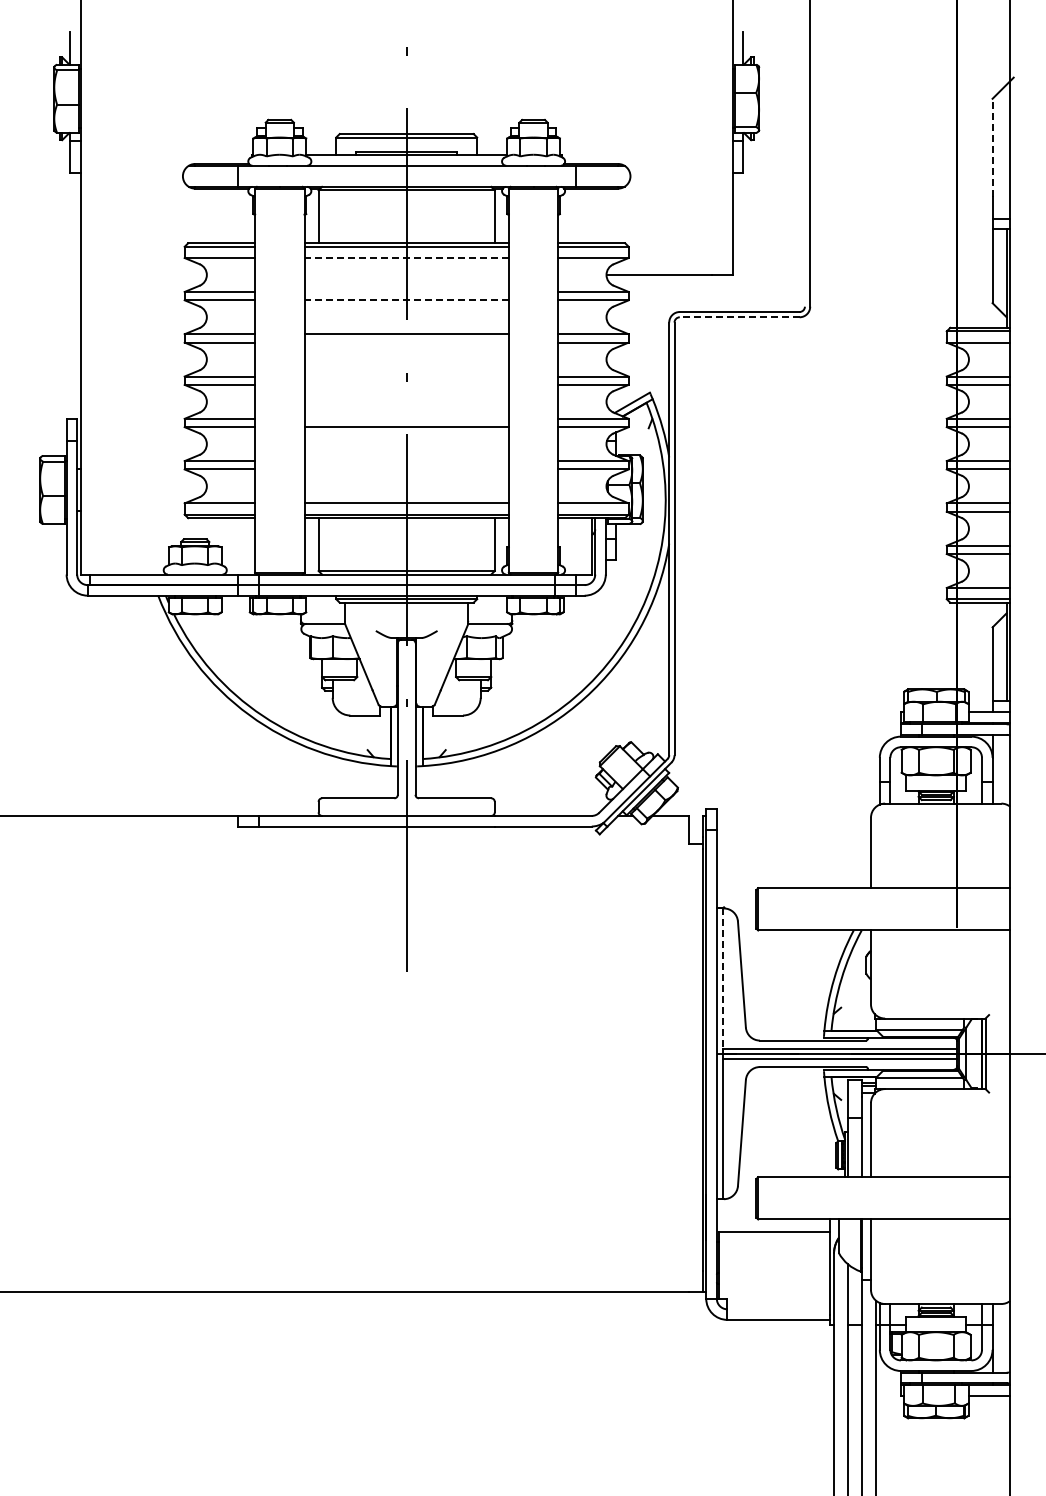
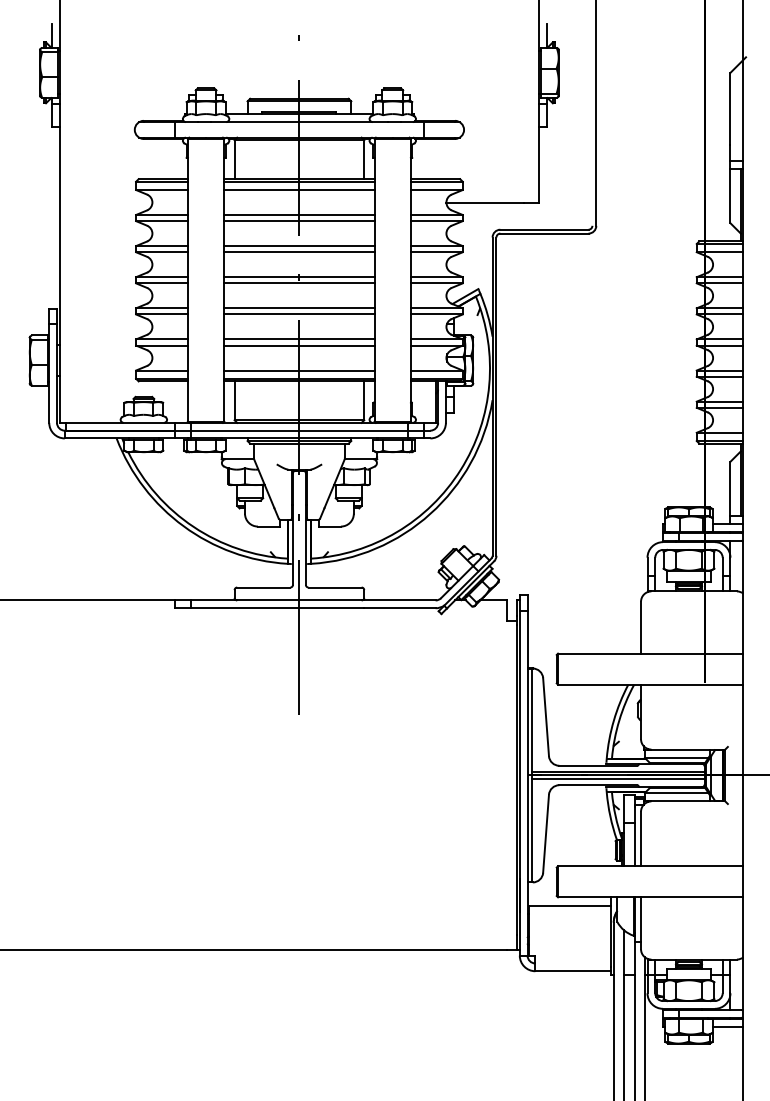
line: (992, 147) -> (730, 108), dashed -> solid
line: (406, 258) -> (299, 190), dashed -> solid
line: (406, 291) -> (299, 214), added
line: (406, 300) -> (299, 221), dashed -> solid
line: (739, 317) -> (544, 233), dashed -> solid
line: (406, 342) -> (299, 252), added
line: (406, 376) -> (299, 277), added
line: (406, 384) -> (299, 283), added
line: (406, 418) -> (299, 308), added
line: (406, 461) -> (299, 339), added
line: (406, 469) -> (299, 345), added
line: (722, 979) -> (531, 720), dashed -> solid

